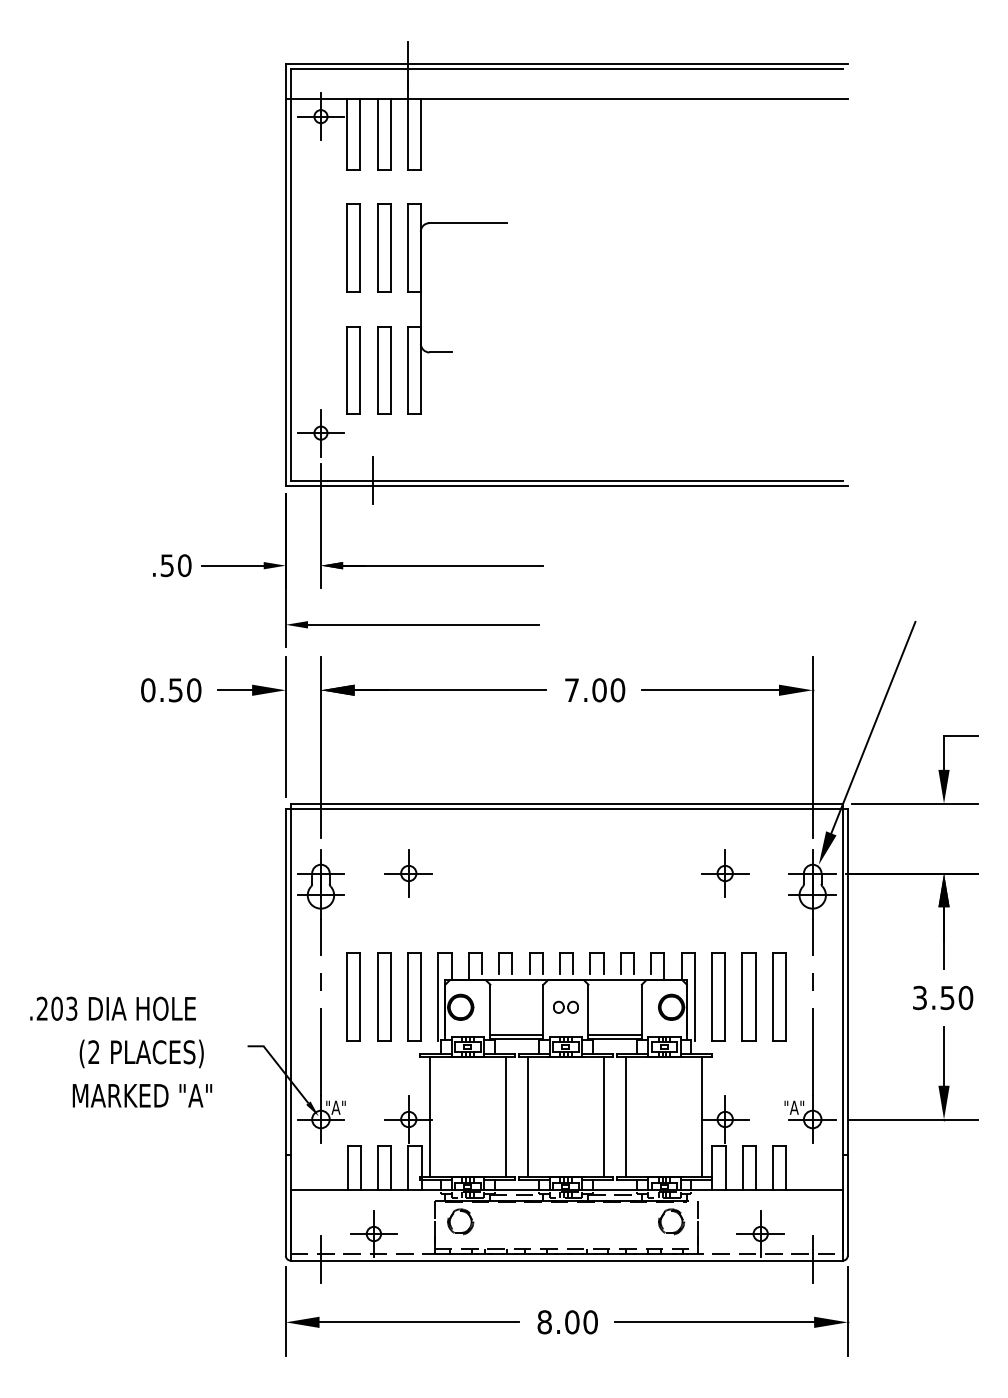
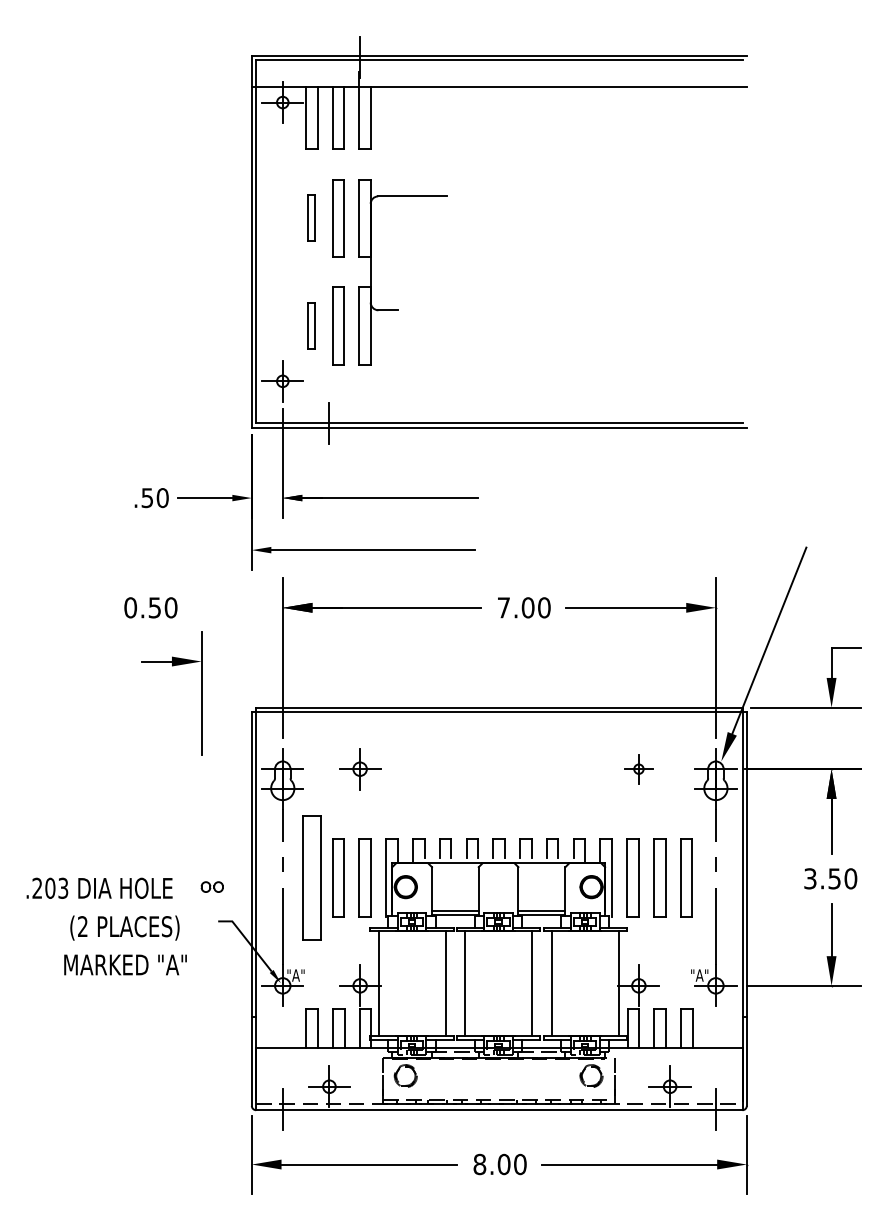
part: (353, 247) -> (311, 217), size x0.6
part: (353, 370) -> (311, 326), size x0.6
part: (252, 695) -> (172, 666), moved
part: (725, 873) -> (639, 769), size x0.7
part: (353, 996) -> (311, 877), size x1.6
part: (565, 1006) -> (211, 886), moved

